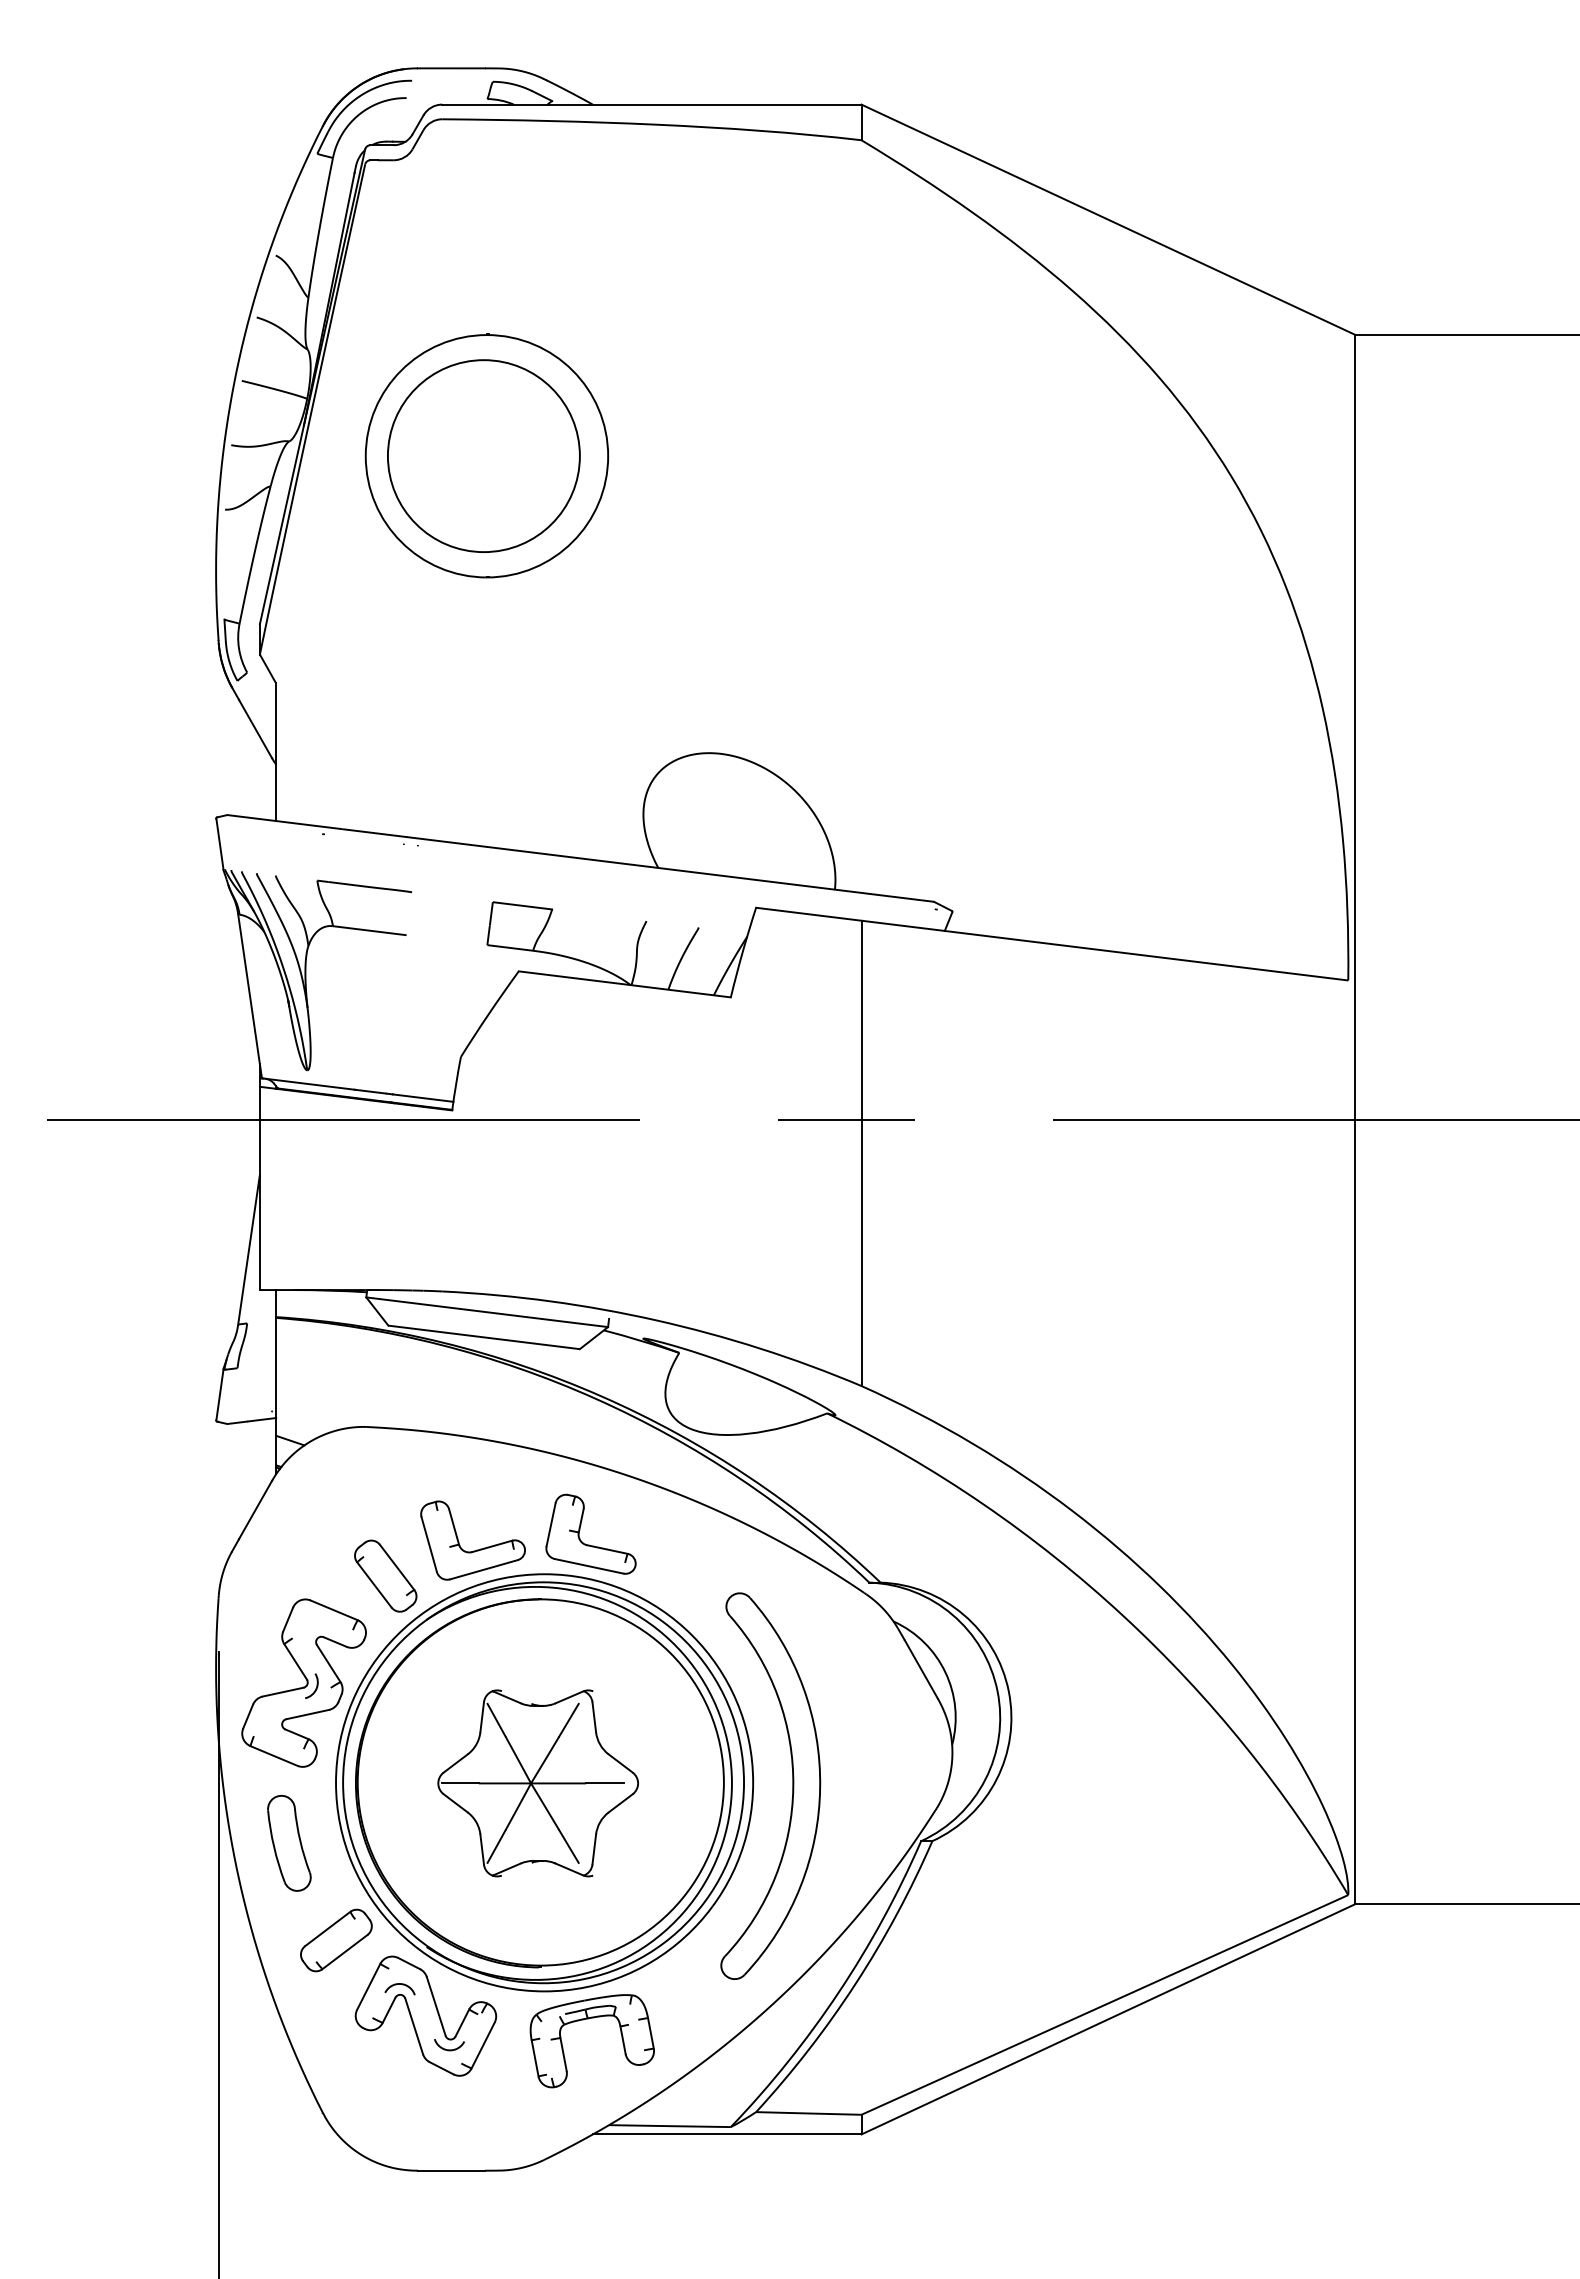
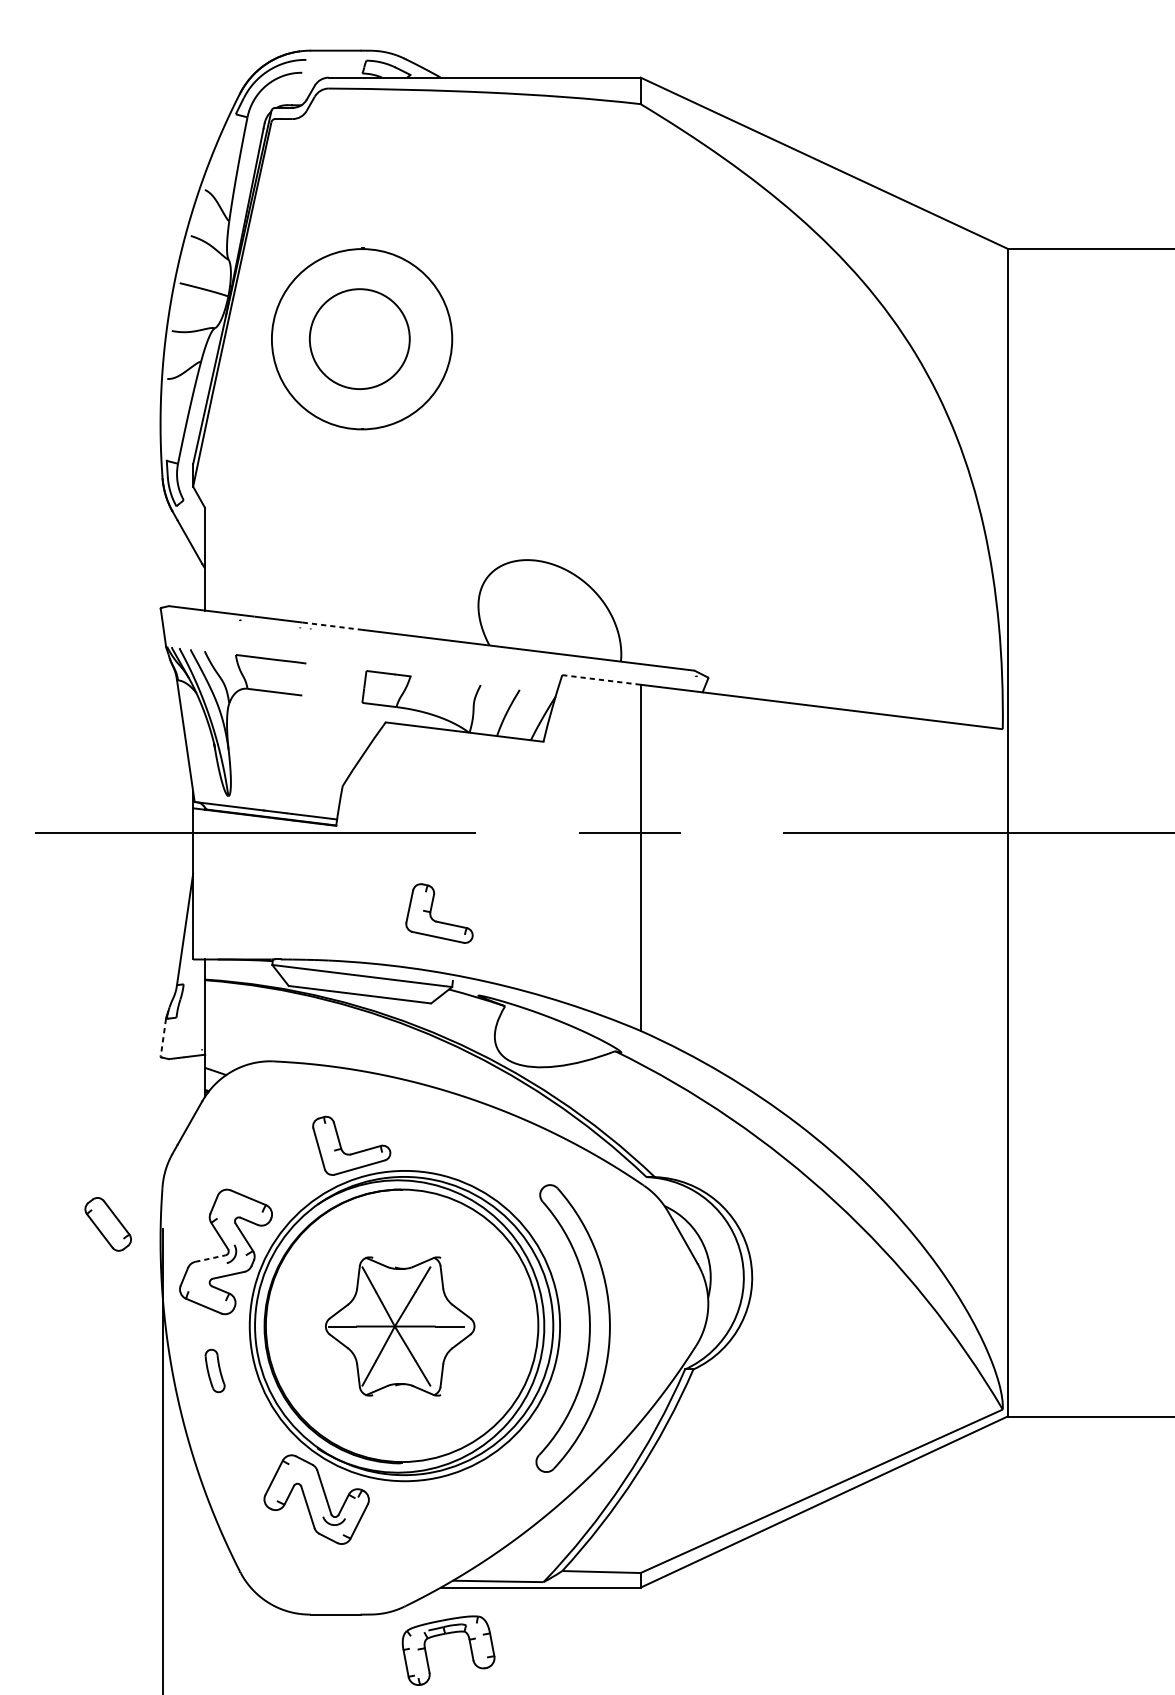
circle: (483, 456) -> (359, 339), size x0.7
line: (447, 842) -> (332, 626), solid -> dashed
line: (808, 914) -> (601, 680), solid -> dashed
line: (219, 1395) -> (163, 1037), solid -> dashed
part: (580, 1530) -> (431, 910), moved
part: (385, 1575) -> (108, 1223), moved
line: (283, 1692) -> (210, 1258), solid -> dashed
part: (289, 1842) -> (215, 1370), size x0.6
part: (336, 1940) -> (250, 1443), removed
curve: (399, 1984) -> (297, 1476), removed
part: (588, 2019) -> (445, 1634), moved

